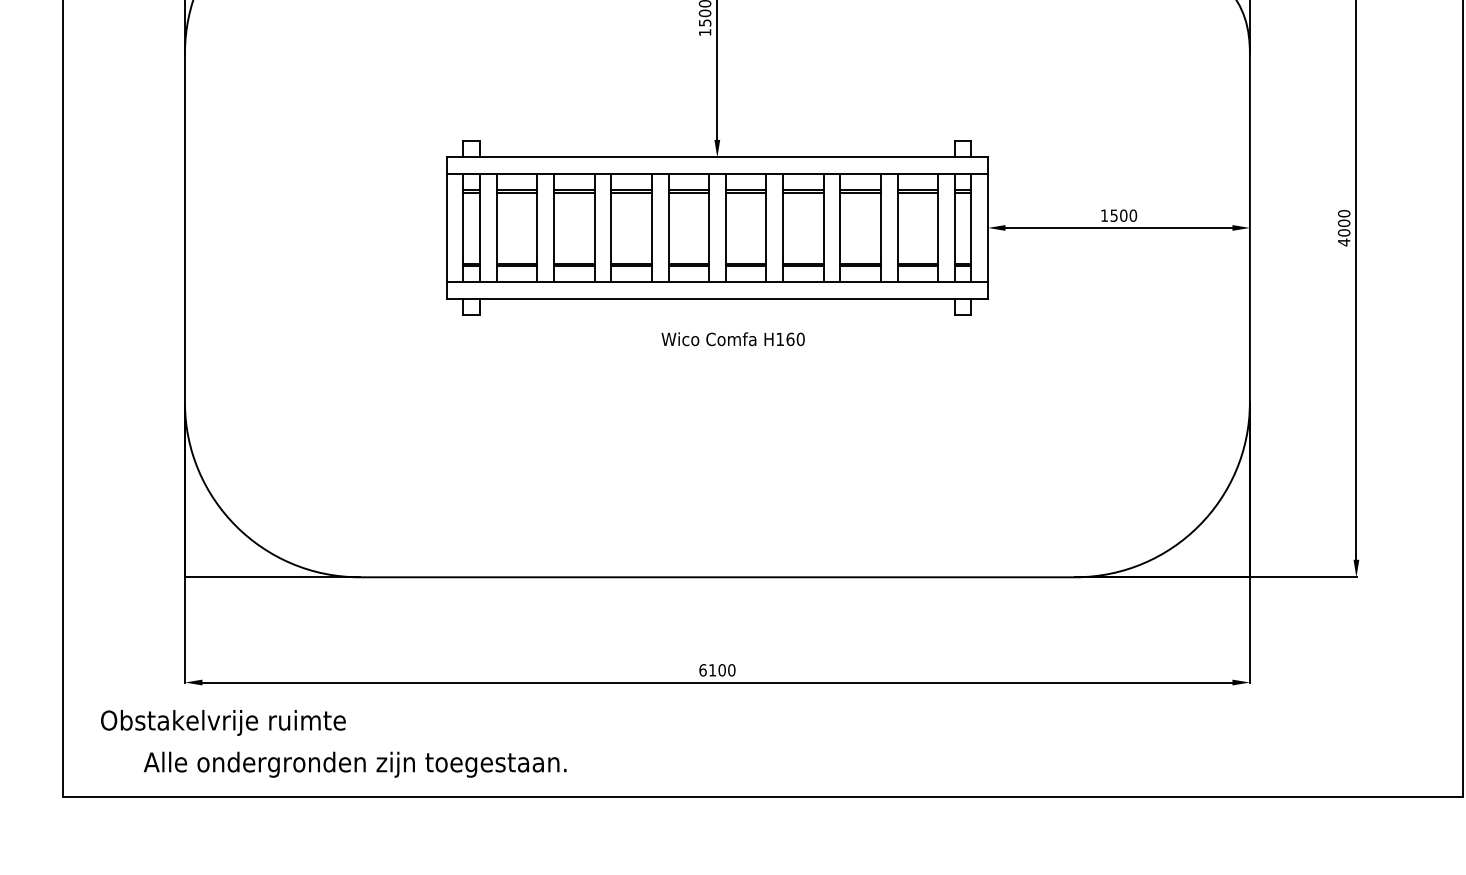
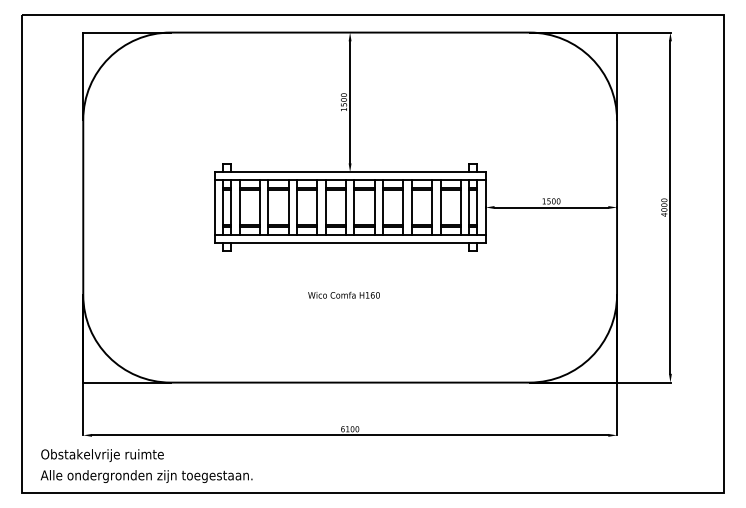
text: (732, 339) -> (343, 295), moved
text: (355, 764) -> (146, 476), moved

